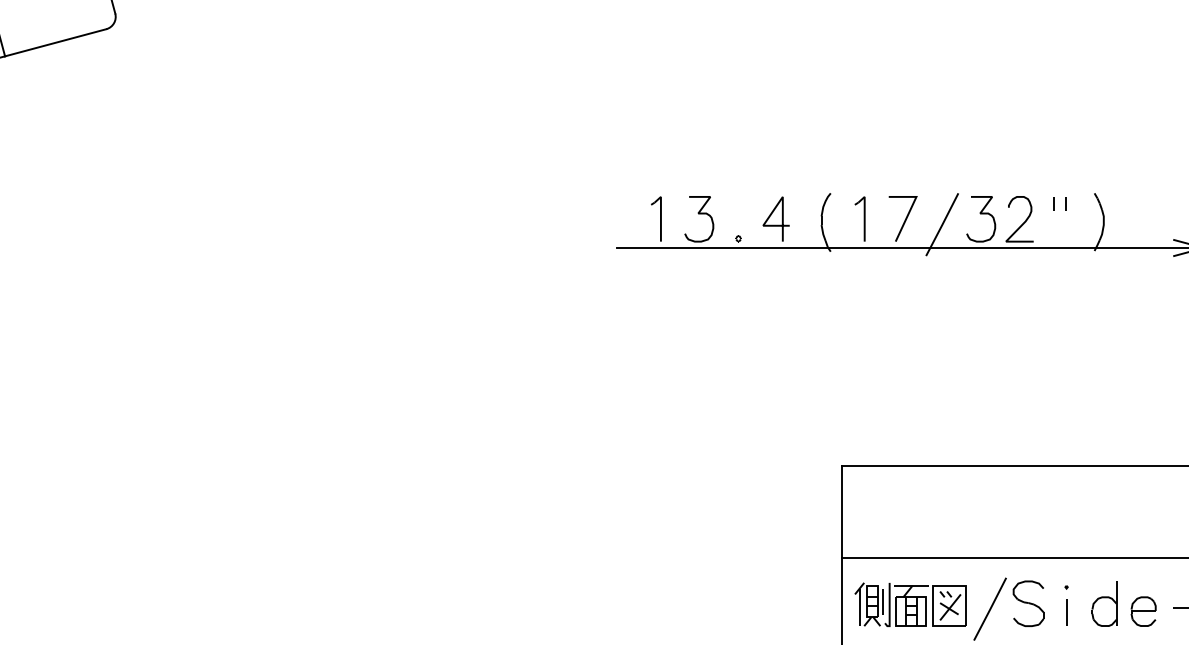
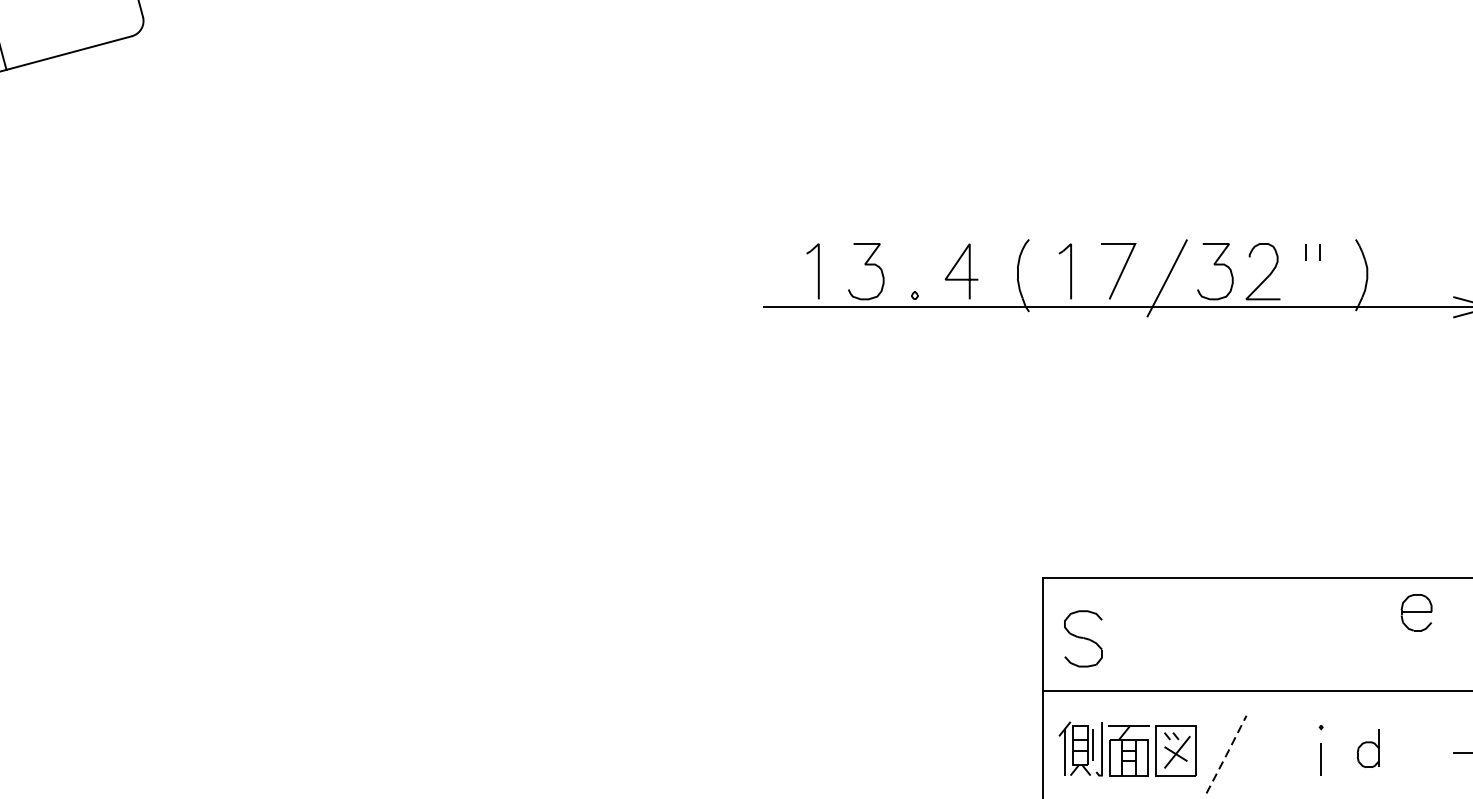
part: (1028, 603) -> (1083, 638), moved
part: (1104, 603) -> (1368, 747), size x0.7
line: (990, 609) -> (1226, 754), solid -> dashed
part: (1143, 611) -> (1416, 612), moved

